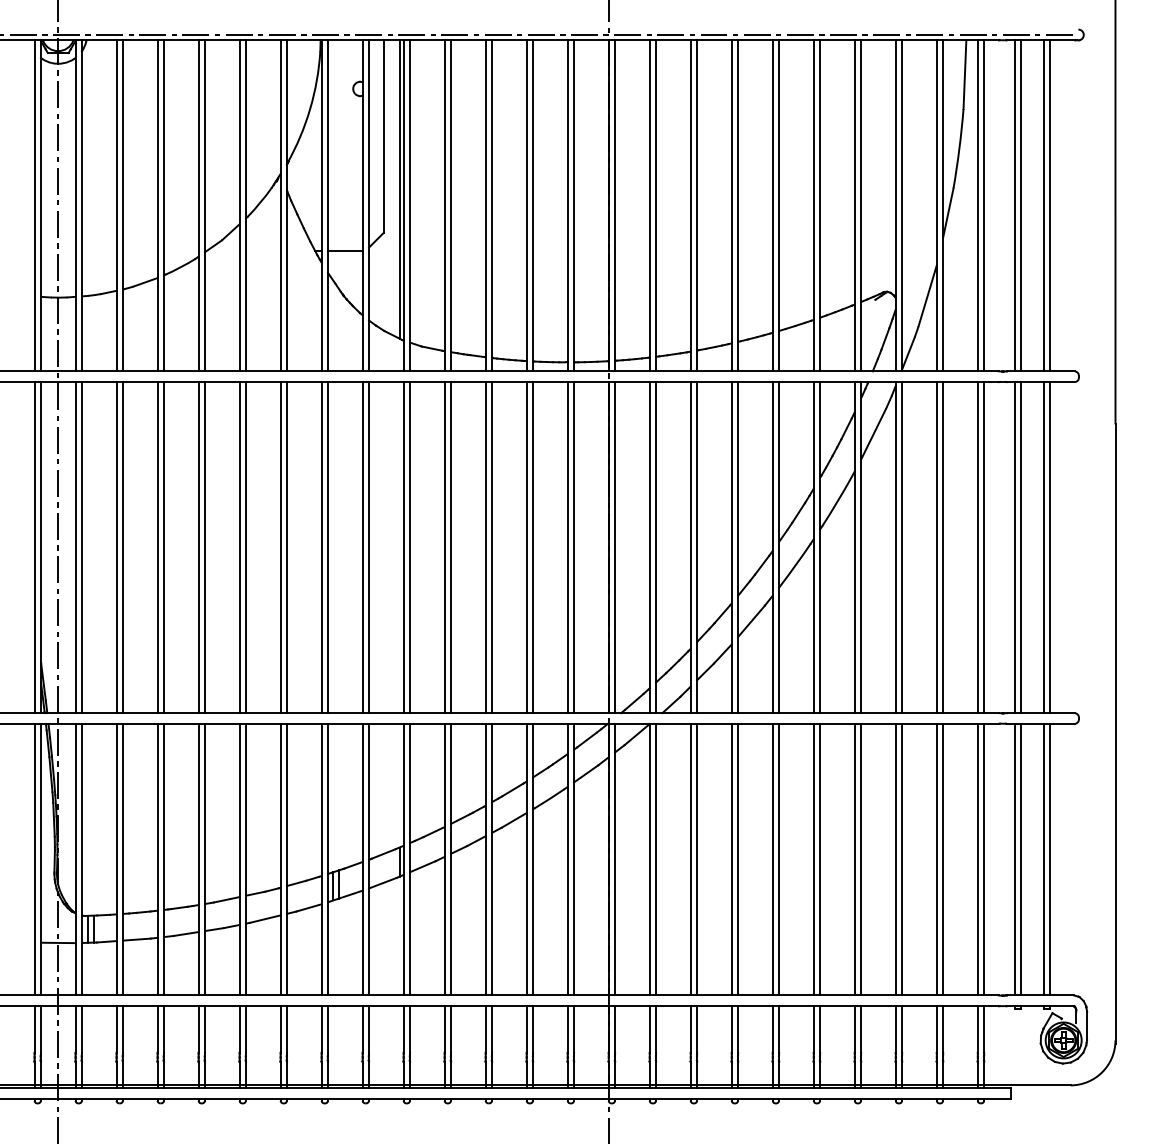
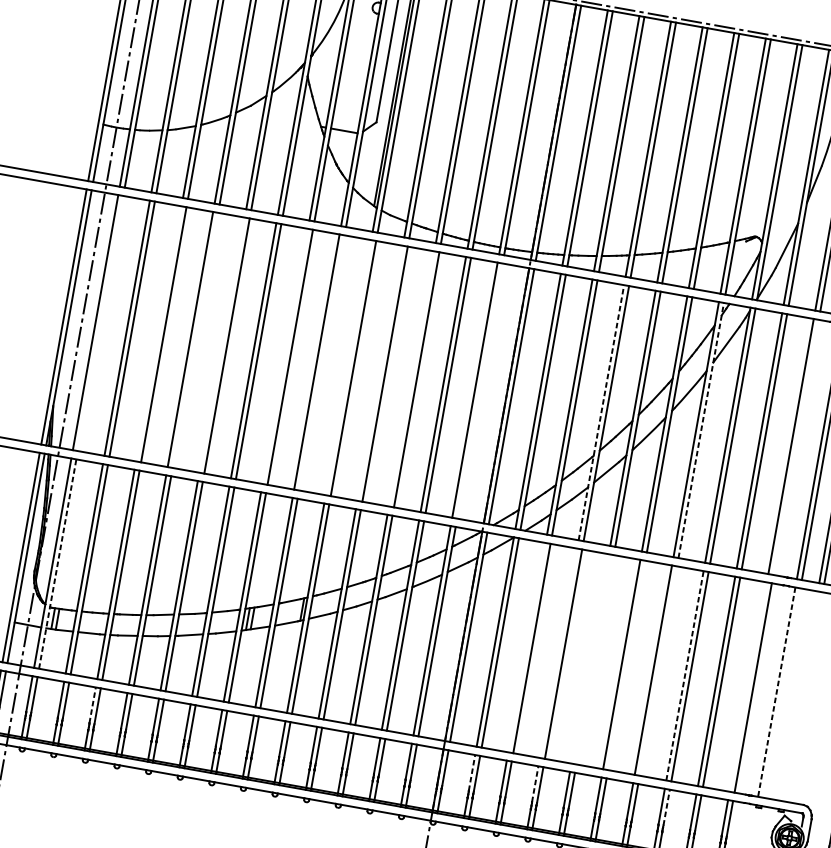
line: (81, 547) -> (100, 323), removed
line: (157, 547) -> (158, 333), removed
line: (205, 547) -> (195, 340), removed
line: (239, 547) -> (222, 345), removed
line: (321, 547) -> (285, 356), removed
line: (369, 547) -> (322, 362), removed
line: (403, 547) -> (348, 367), removed
line: (444, 547) -> (380, 373), removed
line: (485, 547) -> (411, 378), removed
line: (574, 547) -> (480, 391), removed
line: (731, 547) -> (601, 412), solid -> dashed
line: (861, 547) -> (701, 430), solid -> dashed
line: (984, 547) -> (796, 447), removed
line: (81, 859) -> (57, 563), solid -> dashed
line: (690, 859) -> (526, 647), removed
line: (731, 859) -> (558, 653), removed
line: (772, 859) -> (590, 658), removed
line: (779, 859) -> (595, 659), removed
line: (820, 859) -> (627, 665), removed
line: (861, 859) -> (658, 670), removed
line: (895, 859) -> (684, 675), solid -> dashed
line: (977, 859) -> (748, 686), removed
line: (1014, 859) -> (776, 691), solid -> dashed
line: (1021, 859) -> (782, 692), removed
line: (1043, 859) -> (798, 695), removed
line: (1050, 859) -> (804, 696), removed
line: (157, 1029) -> (92, 705), solid -> dashed
line: (649, 1029) -> (471, 772), solid -> dashed
line: (731, 1029) -> (535, 784), solid -> dashed
line: (902, 1029) -> (666, 807), solid -> dashed

